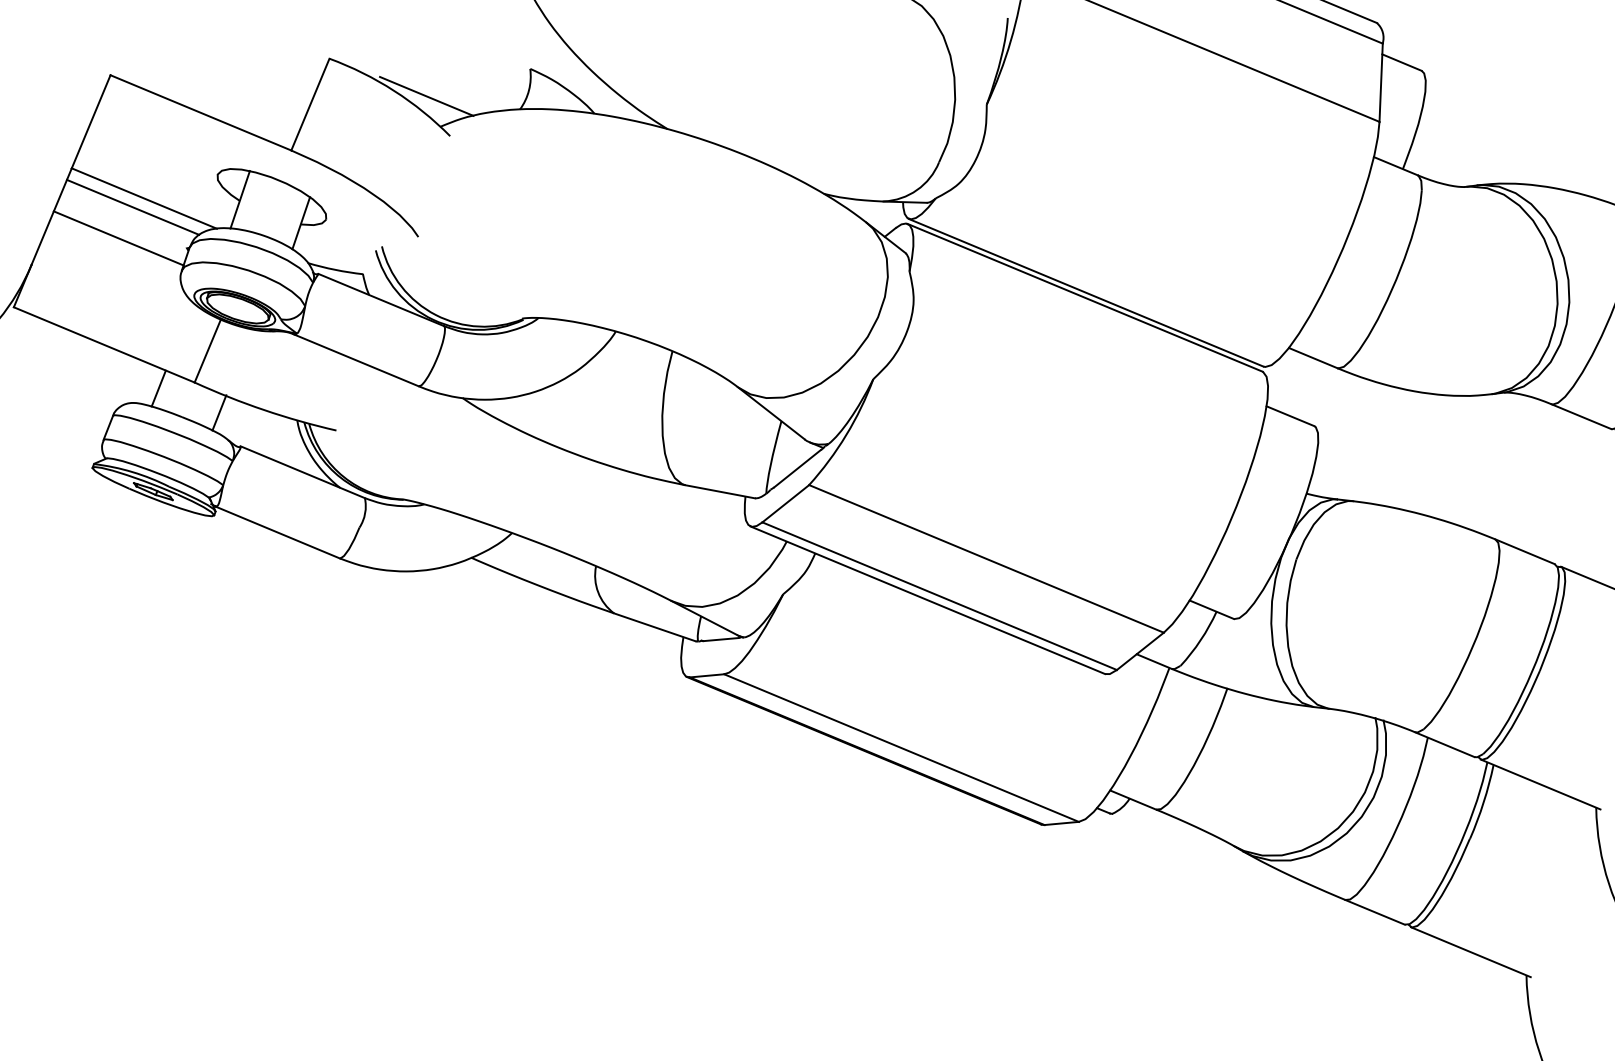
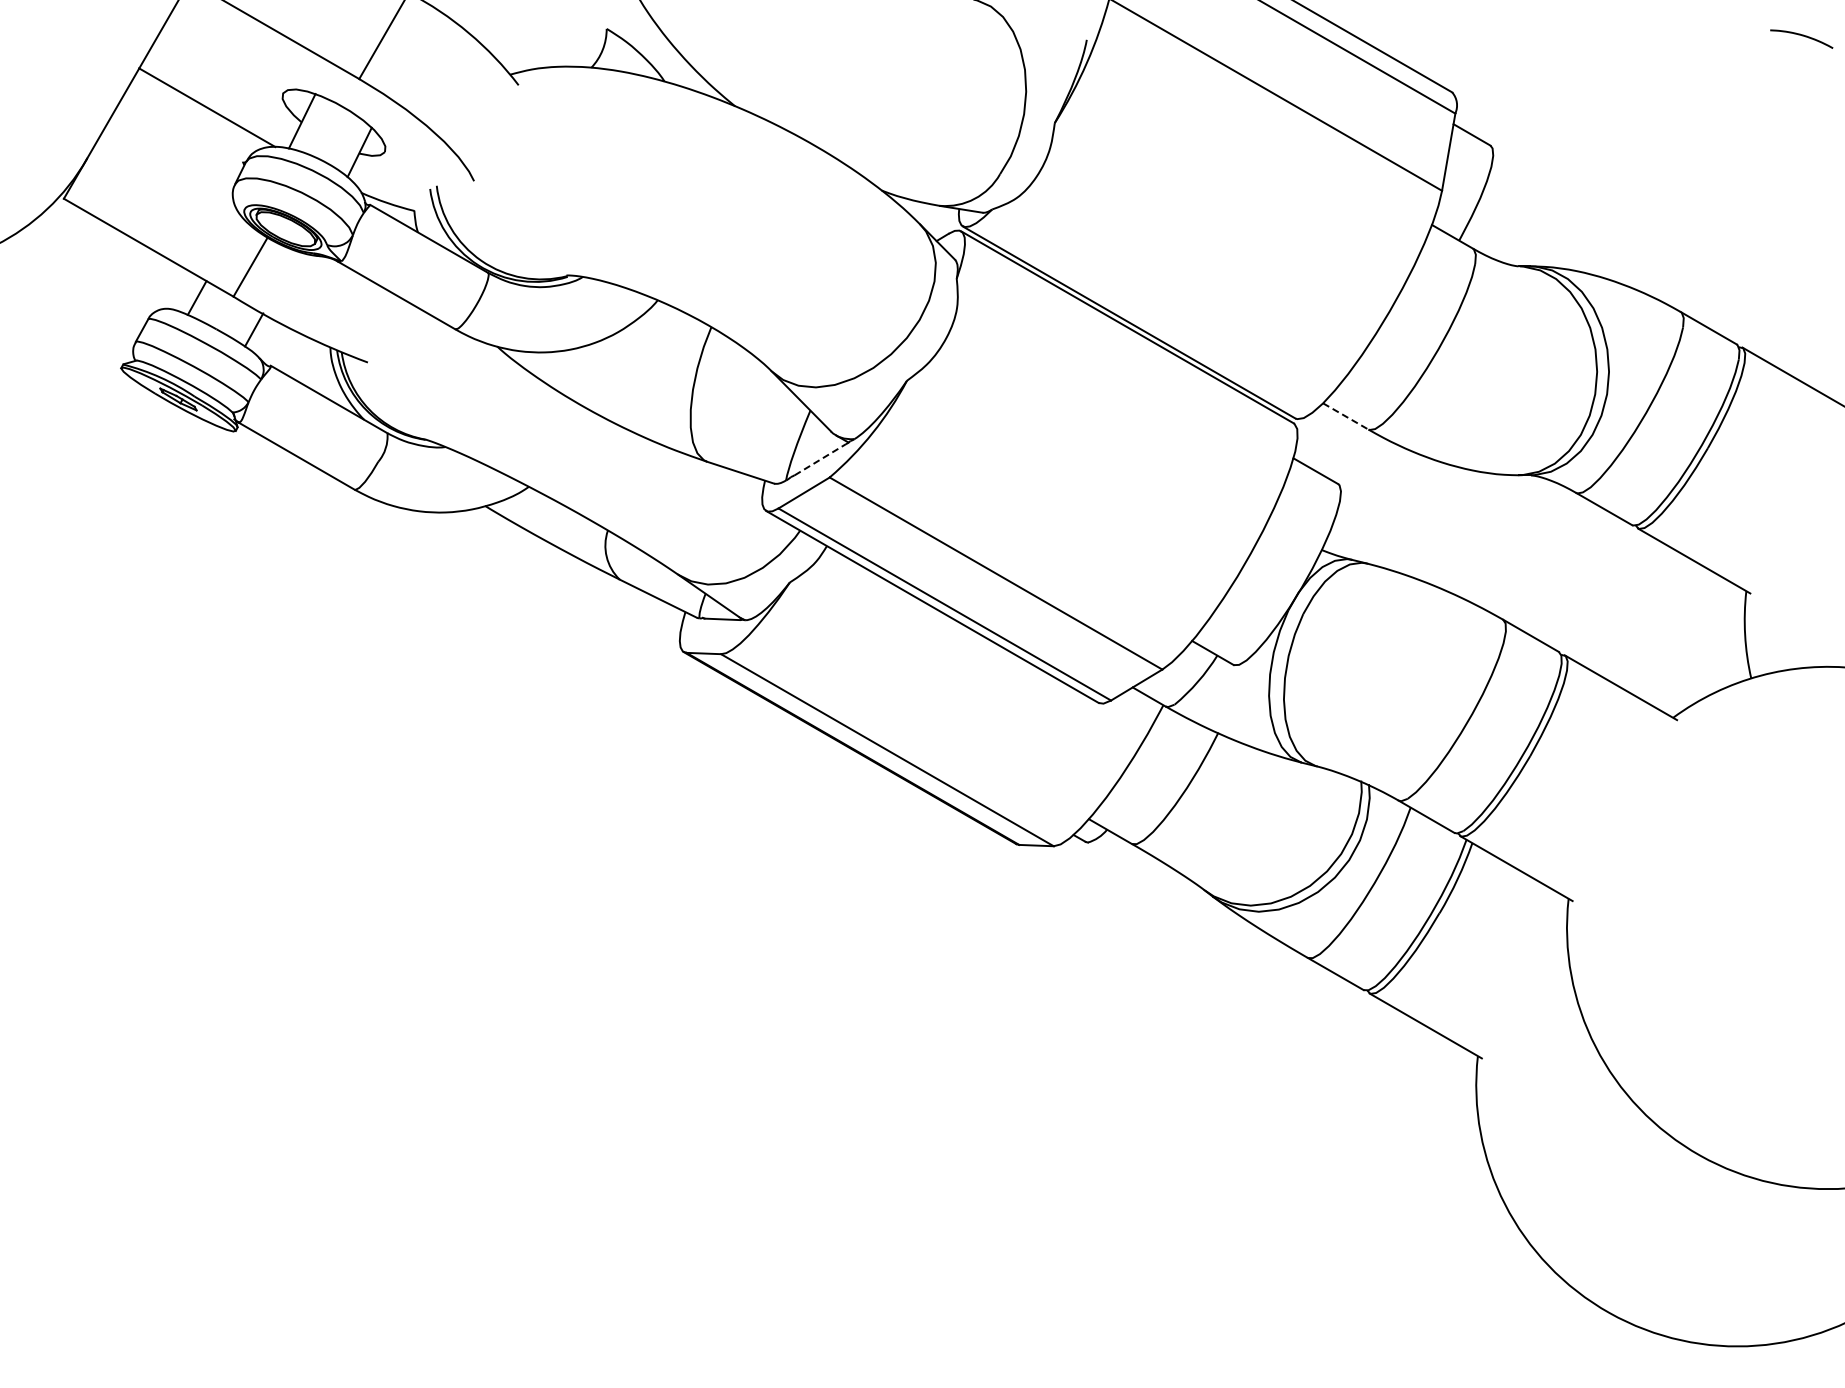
line: (426, 96) -> (500, 42), removed
line: (133, 206) -> (195, 114), removed
line: (118, 237) -> (176, 143), removed
line: (1313, 358) -> (1346, 416), solid -> dashed
line: (797, 468) -> (820, 459), solid -> dashed

